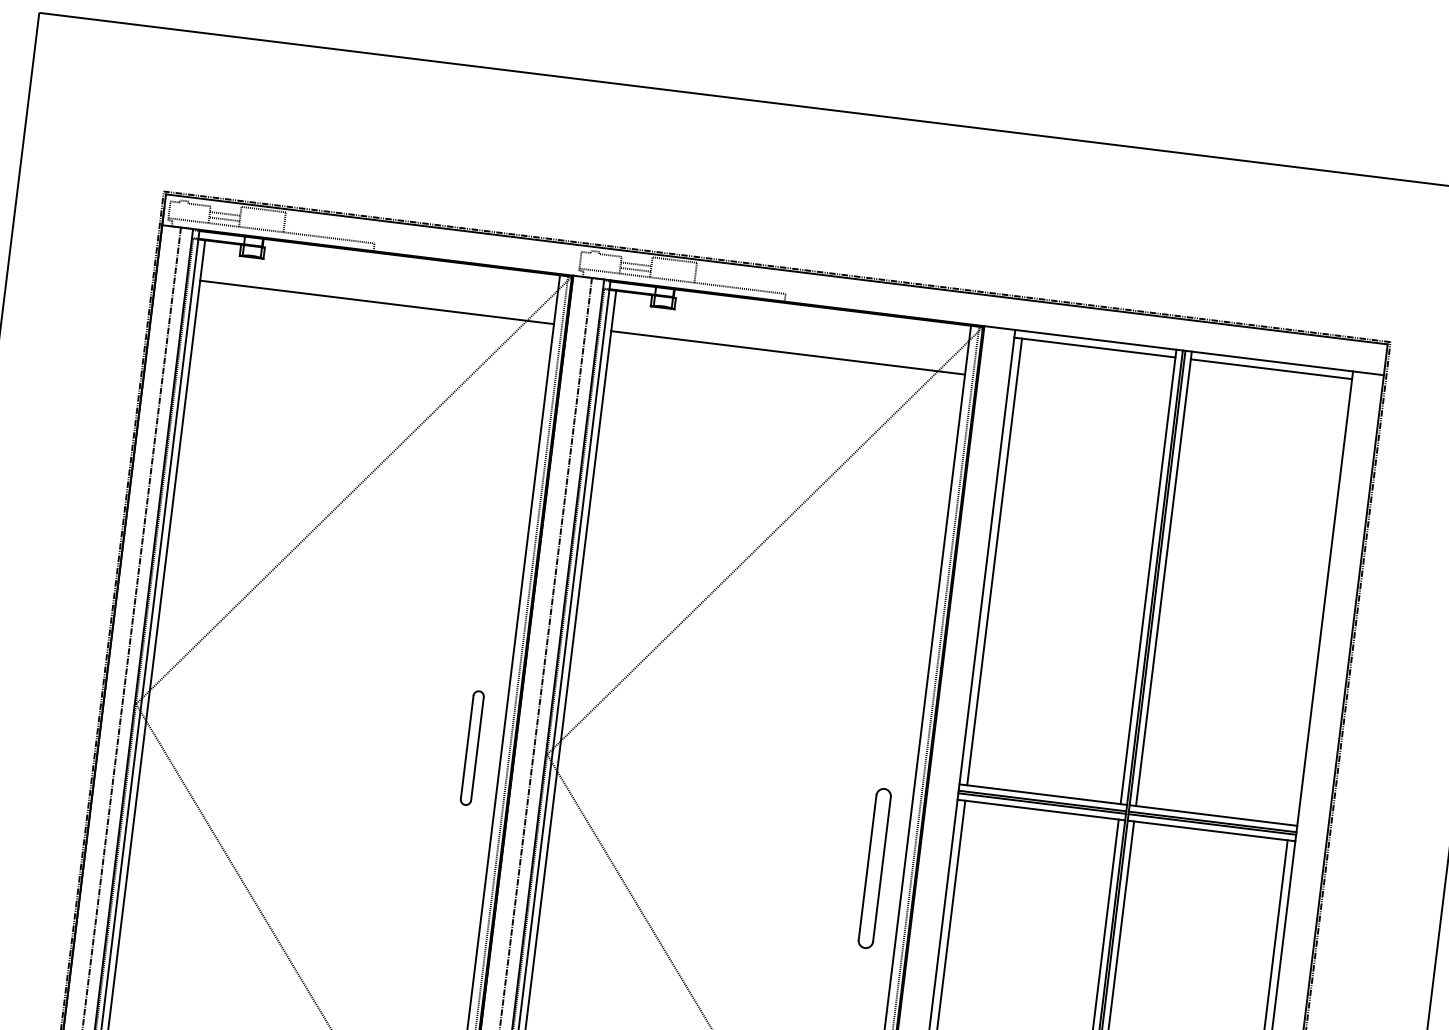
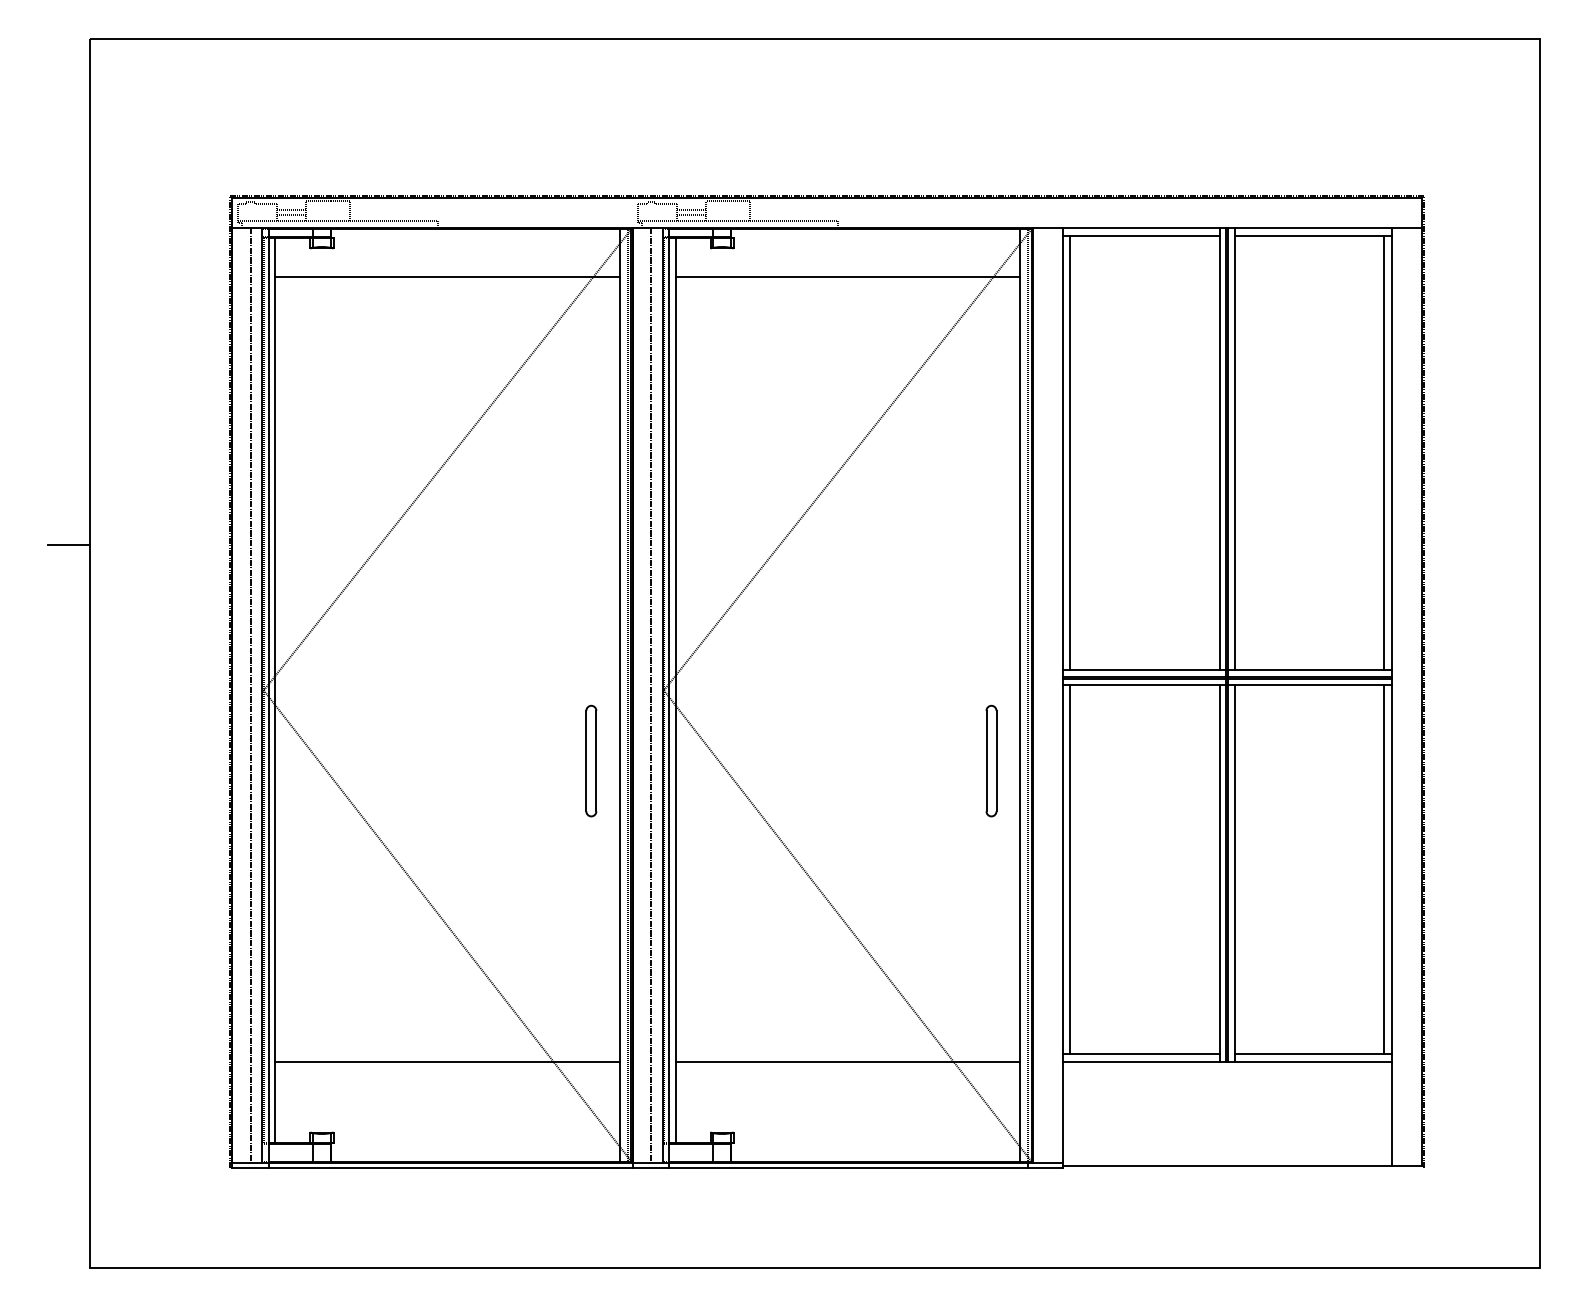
line: (1317, 601) -> (1384, 452), added
part: (472, 747) -> (591, 760), moved
part: (874, 867) -> (991, 760), size x0.71

